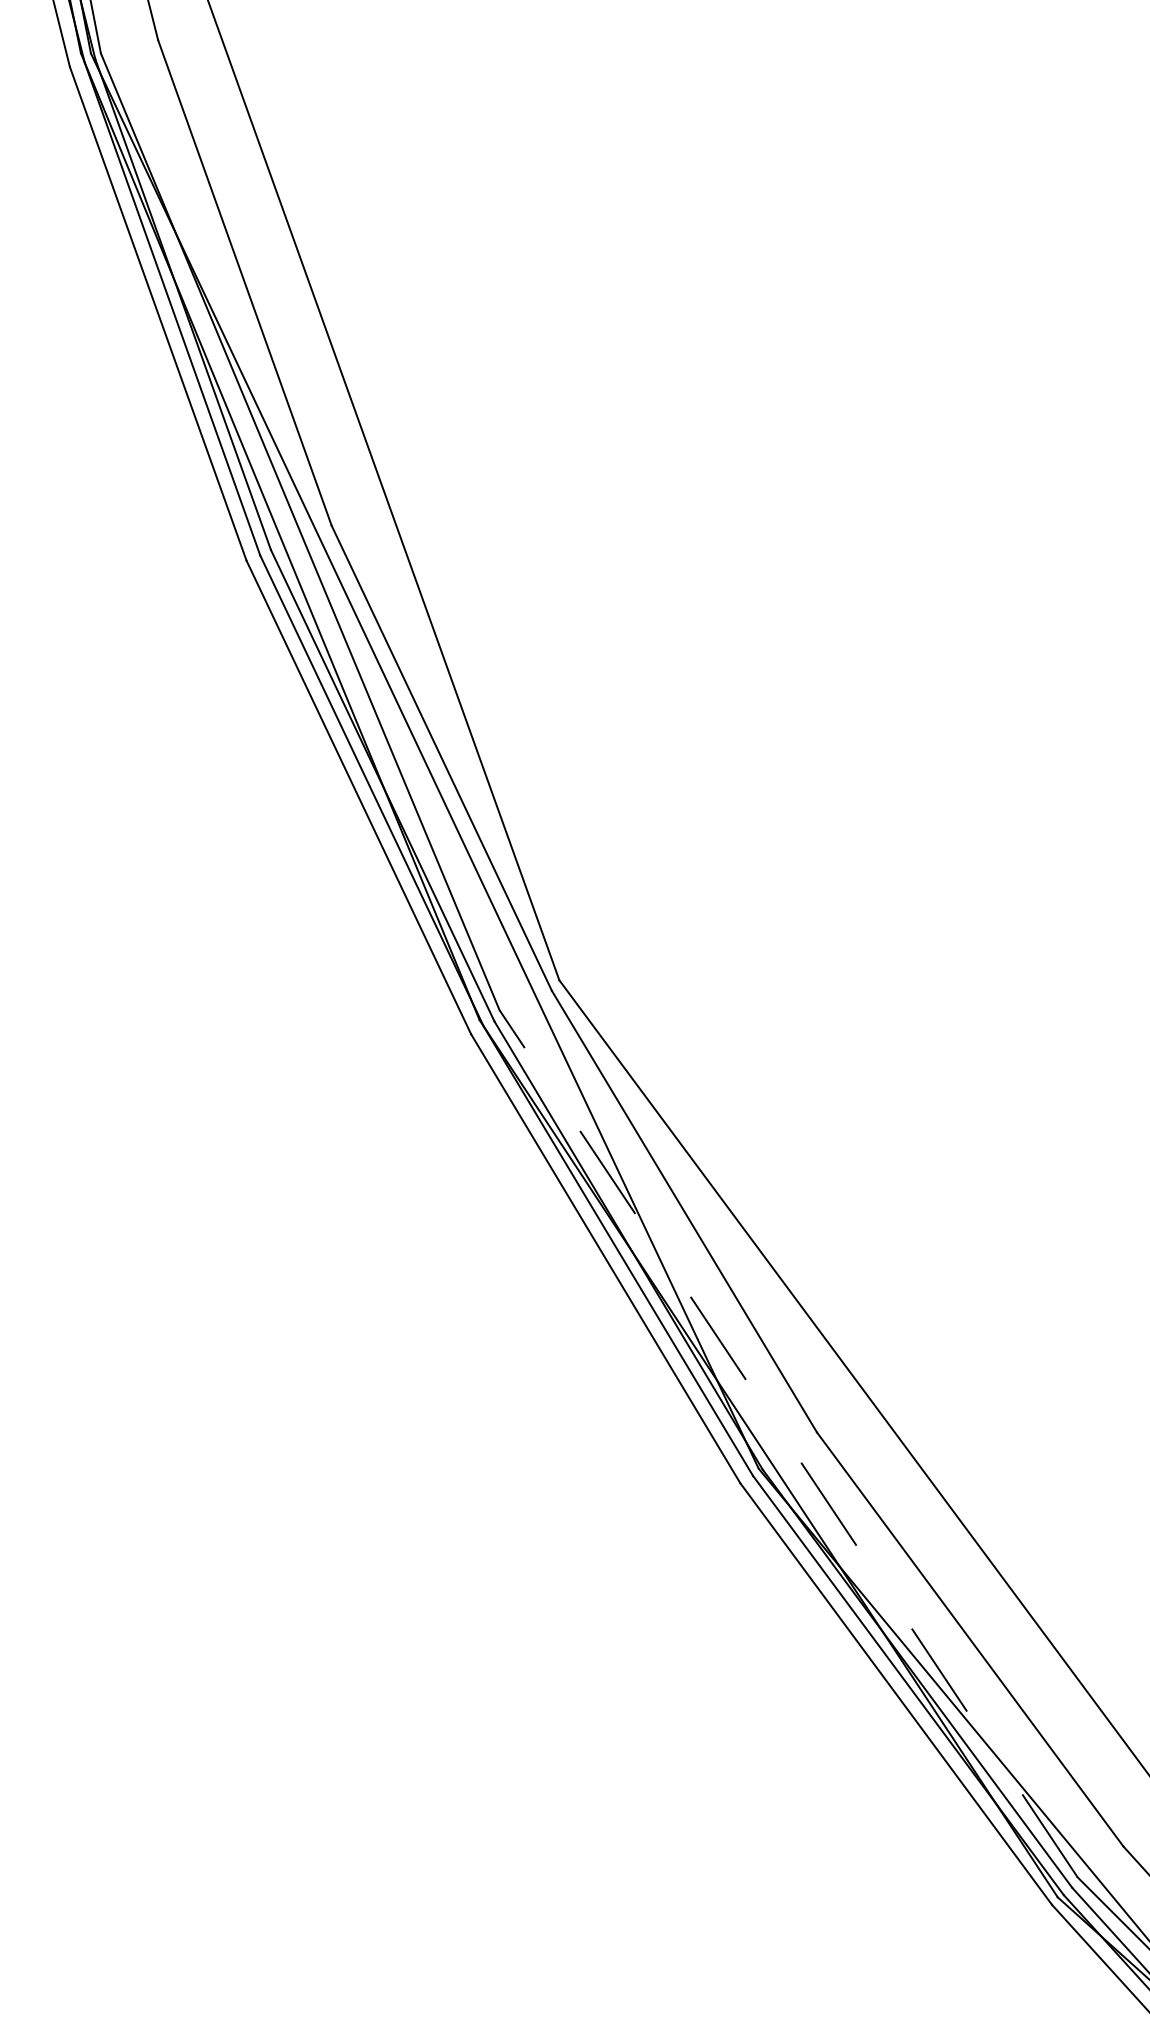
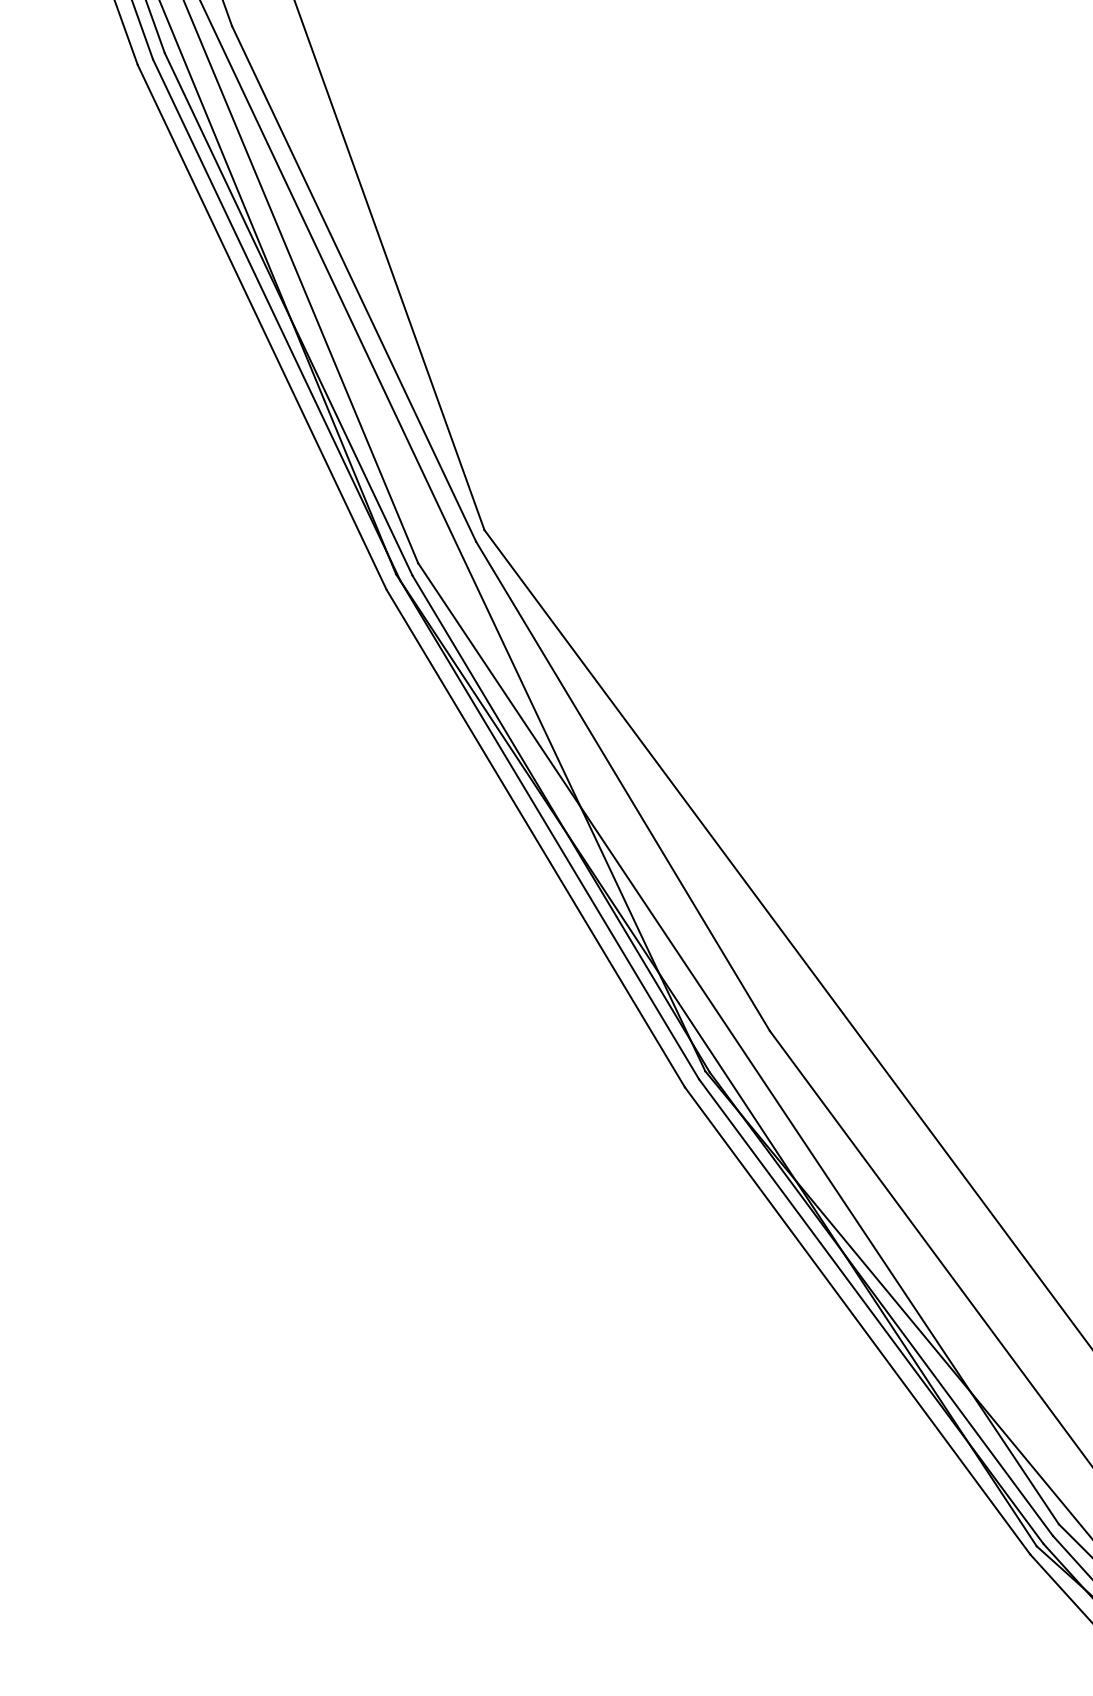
line: (788, 1443) -> (738, 1043), dashed -> solid

